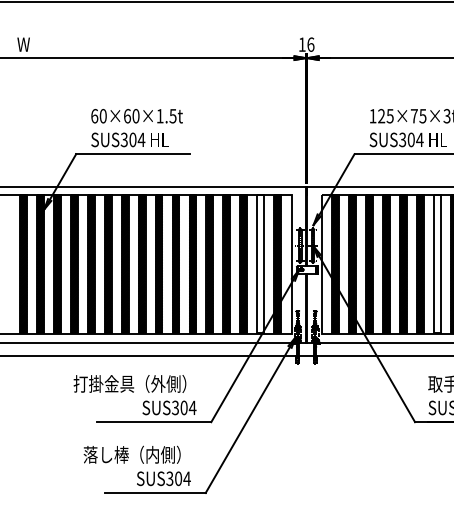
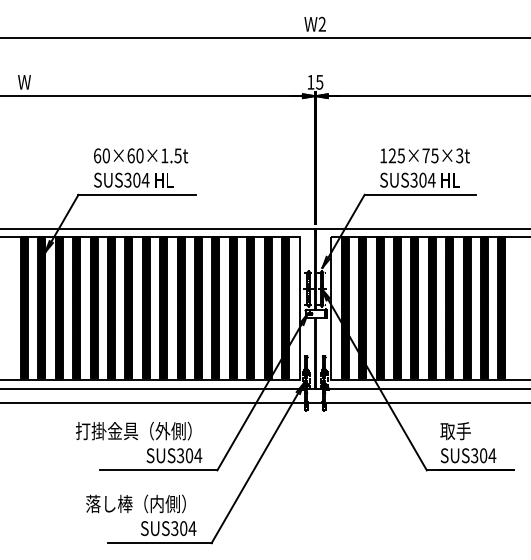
text: (310, 43) -> (319, 81), 16 -> 15
hatch: (260, 263) -> (267, 307), added
hatch: (437, 263) -> (449, 307), added

